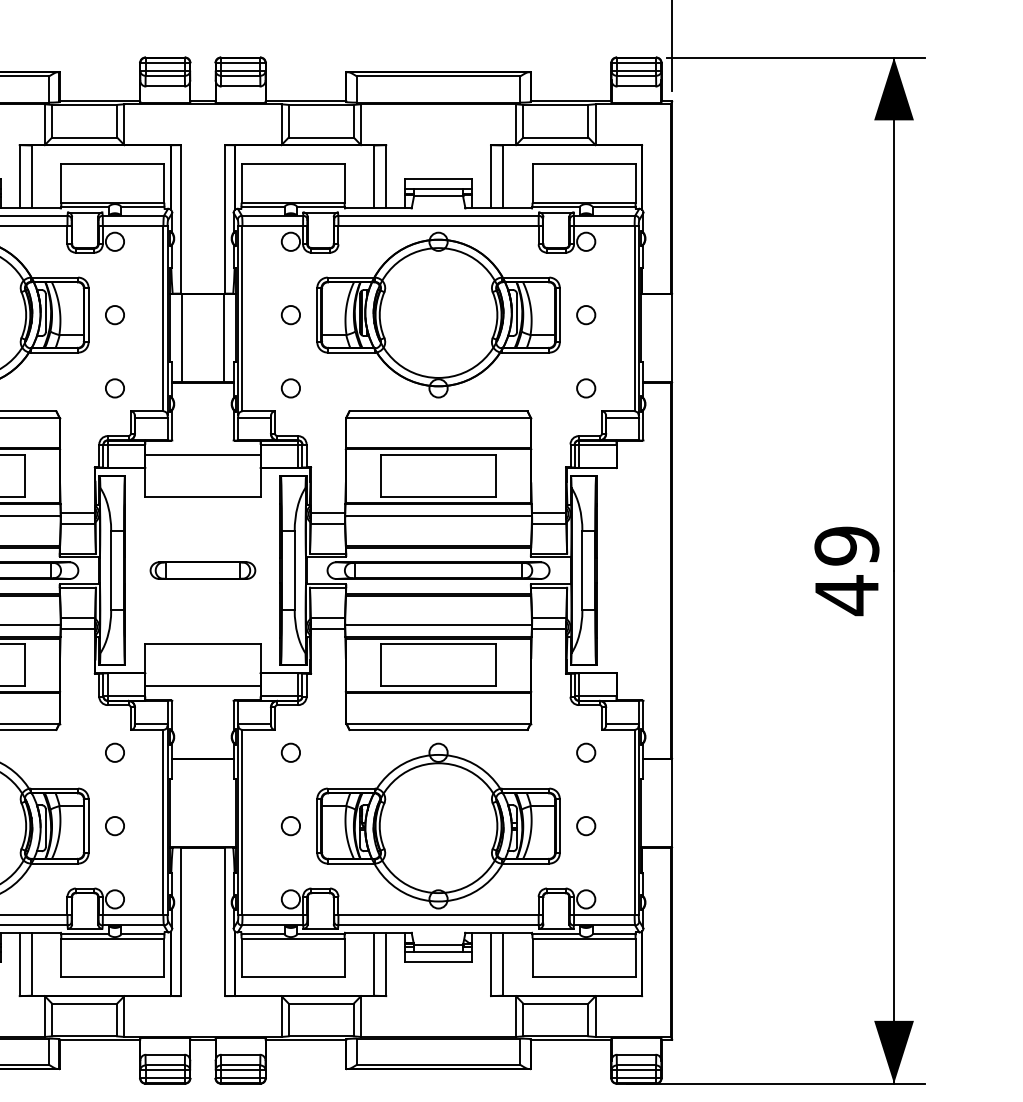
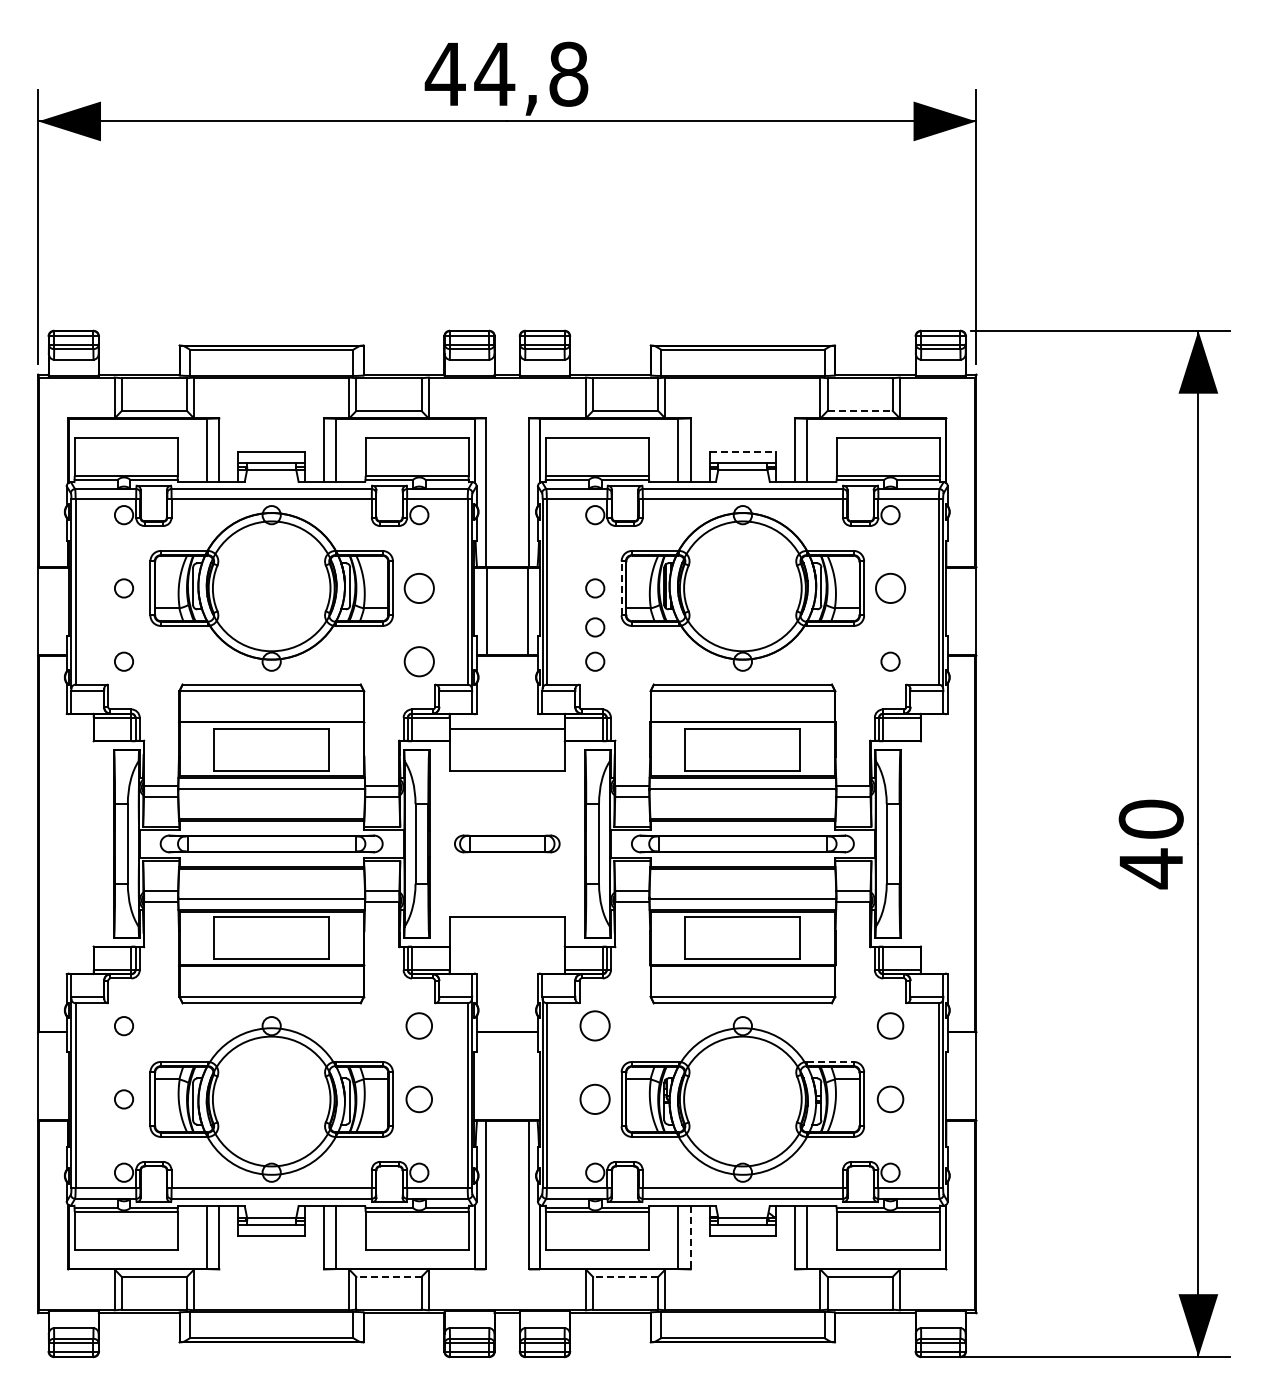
line: (556, 137) -> (860, 410), solid -> dashed
line: (439, 179) -> (743, 452), solid -> dashed
line: (317, 314) -> (621, 587), solid -> dashed
circle: (115, 315) -> (419, 588), size x1.6
circle: (586, 315) -> (890, 588), size x1.6
circle: (291, 354) -> (595, 627), added
circle: (115, 388) -> (419, 661), size x1.6
text: (846, 545) -> (1150, 818), 49 -> 40
line: (202, 686) -> (506, 959), removed
circle: (115, 753) -> (419, 1026), size x1.4
circle: (291, 753) -> (595, 1026), size x1.6
circle: (586, 753) -> (890, 1026), size x1.4
line: (526, 788) -> (830, 1061), solid -> dashed
circle: (115, 826) -> (419, 1099), size x1.4
circle: (291, 826) -> (595, 1099), size x1.6
circle: (586, 826) -> (890, 1099), size x1.4
line: (386, 964) -> (690, 1237), solid -> dashed
line: (84, 1003) -> (388, 1276), solid -> dashed
line: (321, 1003) -> (625, 1276), solid -> dashed

